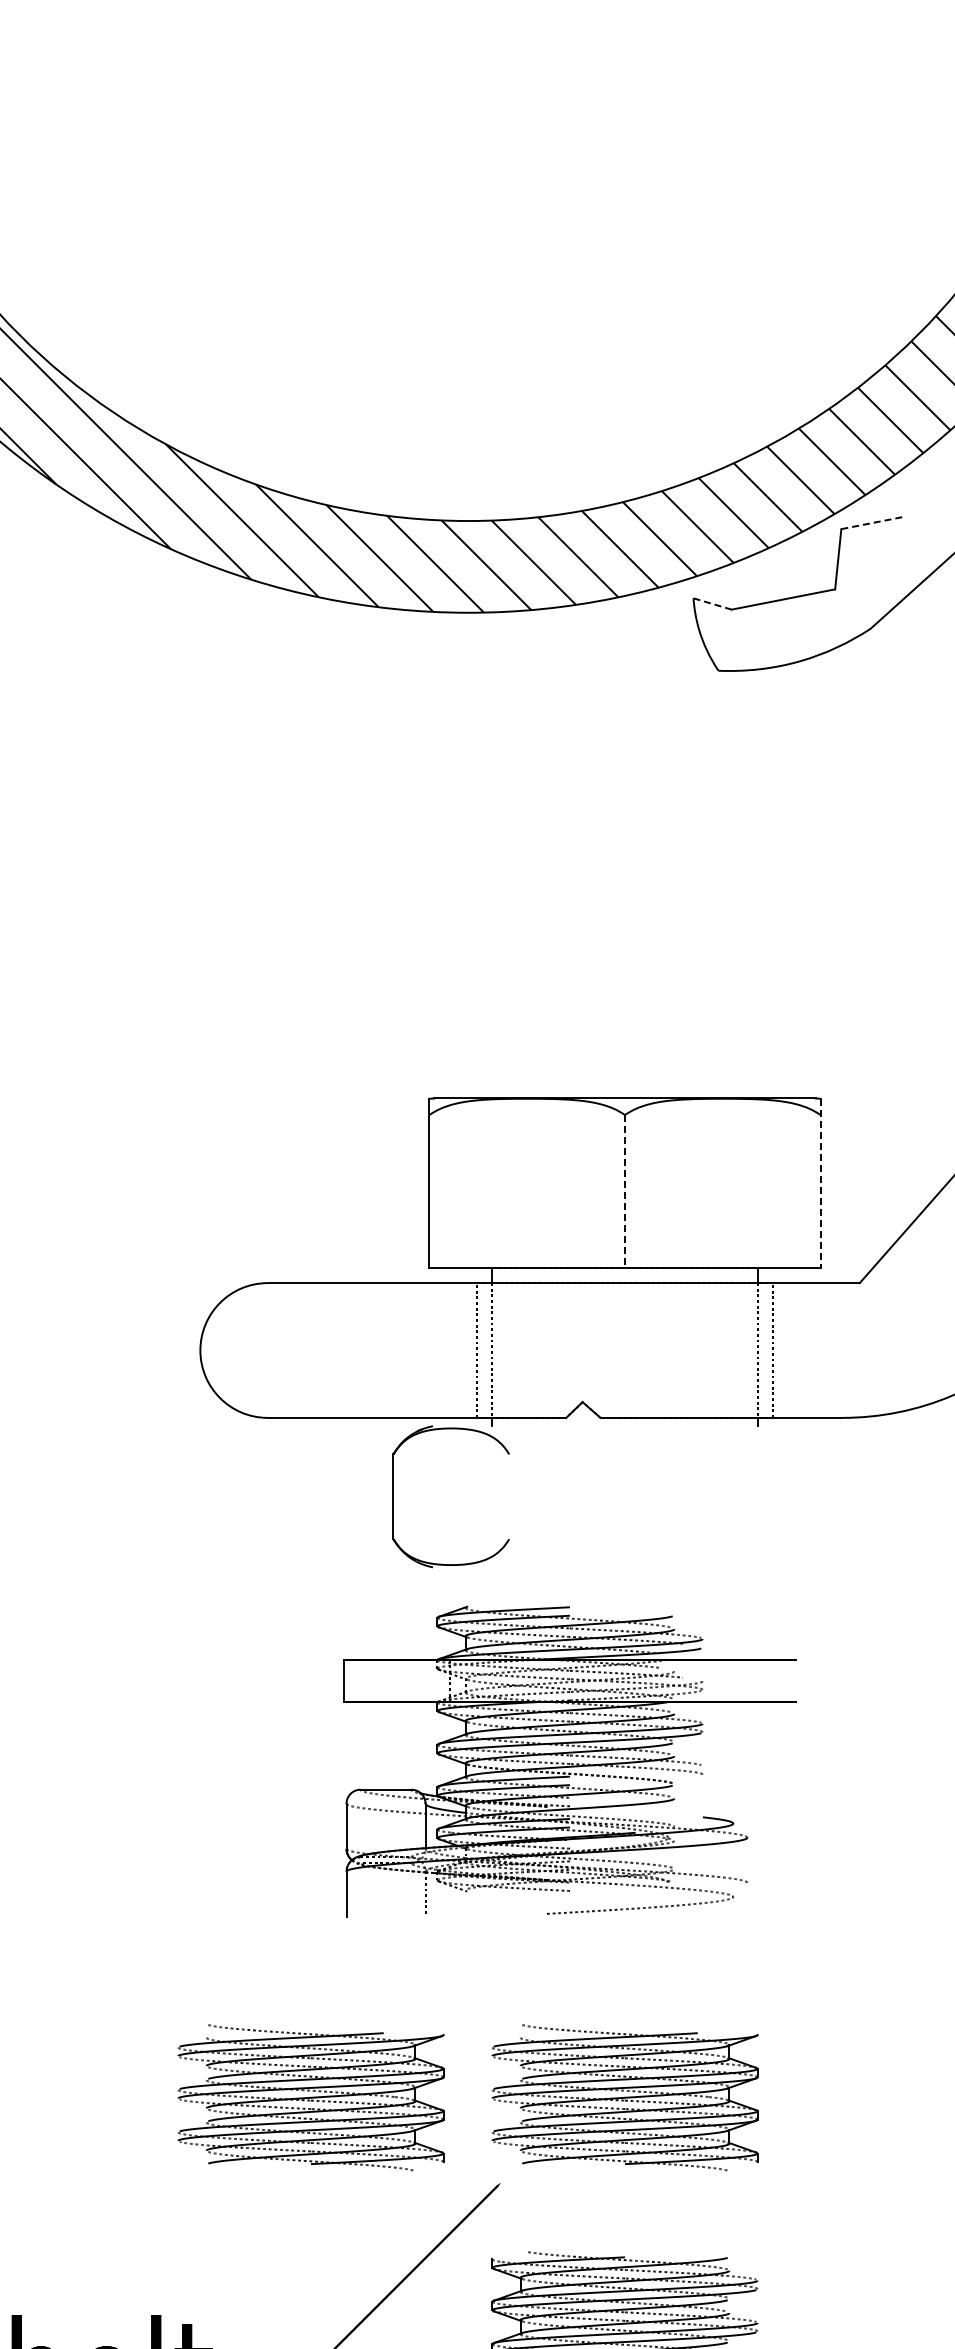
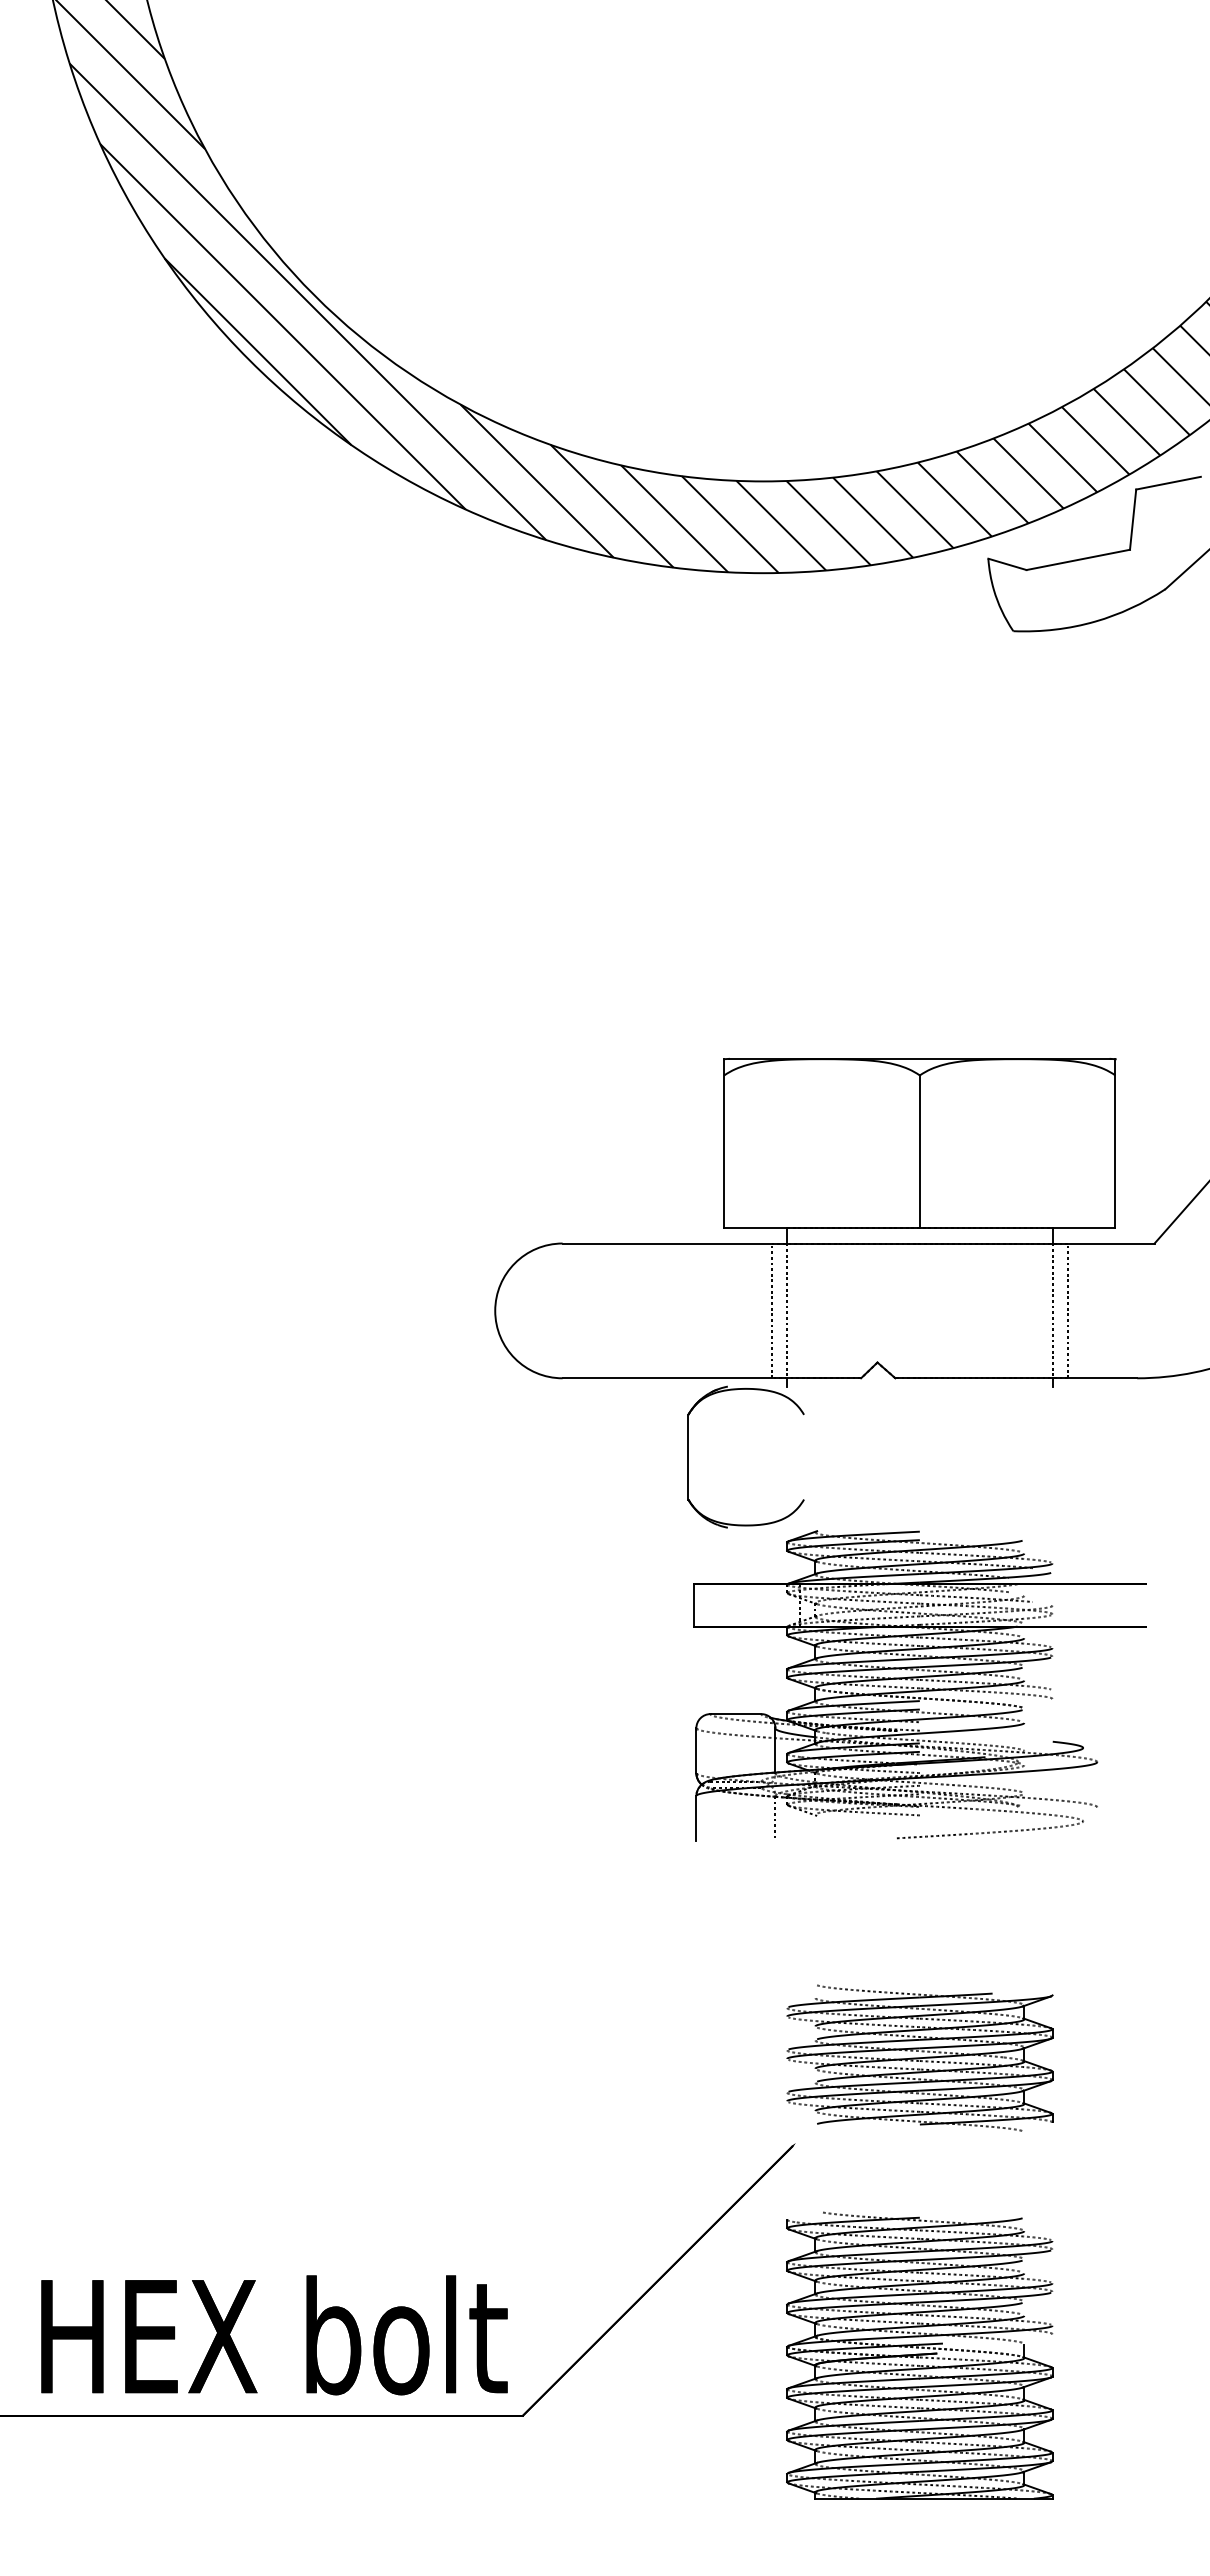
line: (873, 523) -> (1168, 483), dashed -> solid
line: (712, 604) -> (1007, 564), dashed -> solid
line: (820, 1183) -> (1115, 1143), dashed -> solid
line: (624, 1192) -> (919, 1152), dashed -> solid
part: (569, 1761) -> (919, 1685), moved
part: (310, 2097) -> (605, 2057), removed

